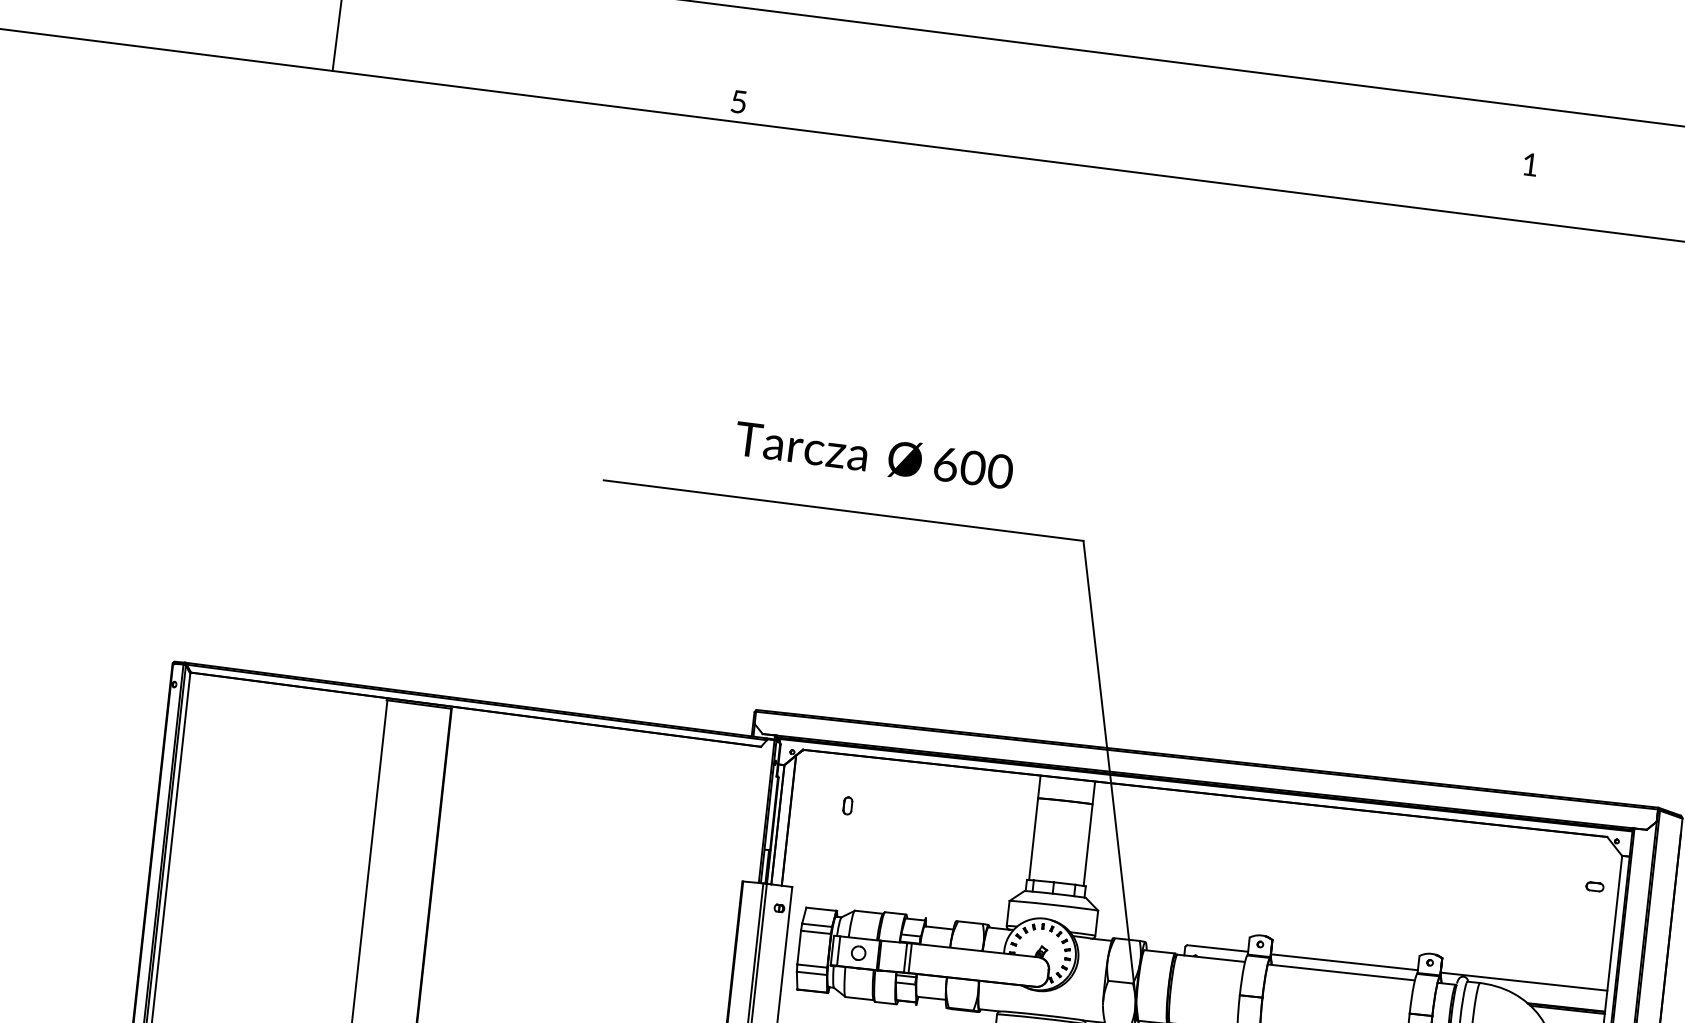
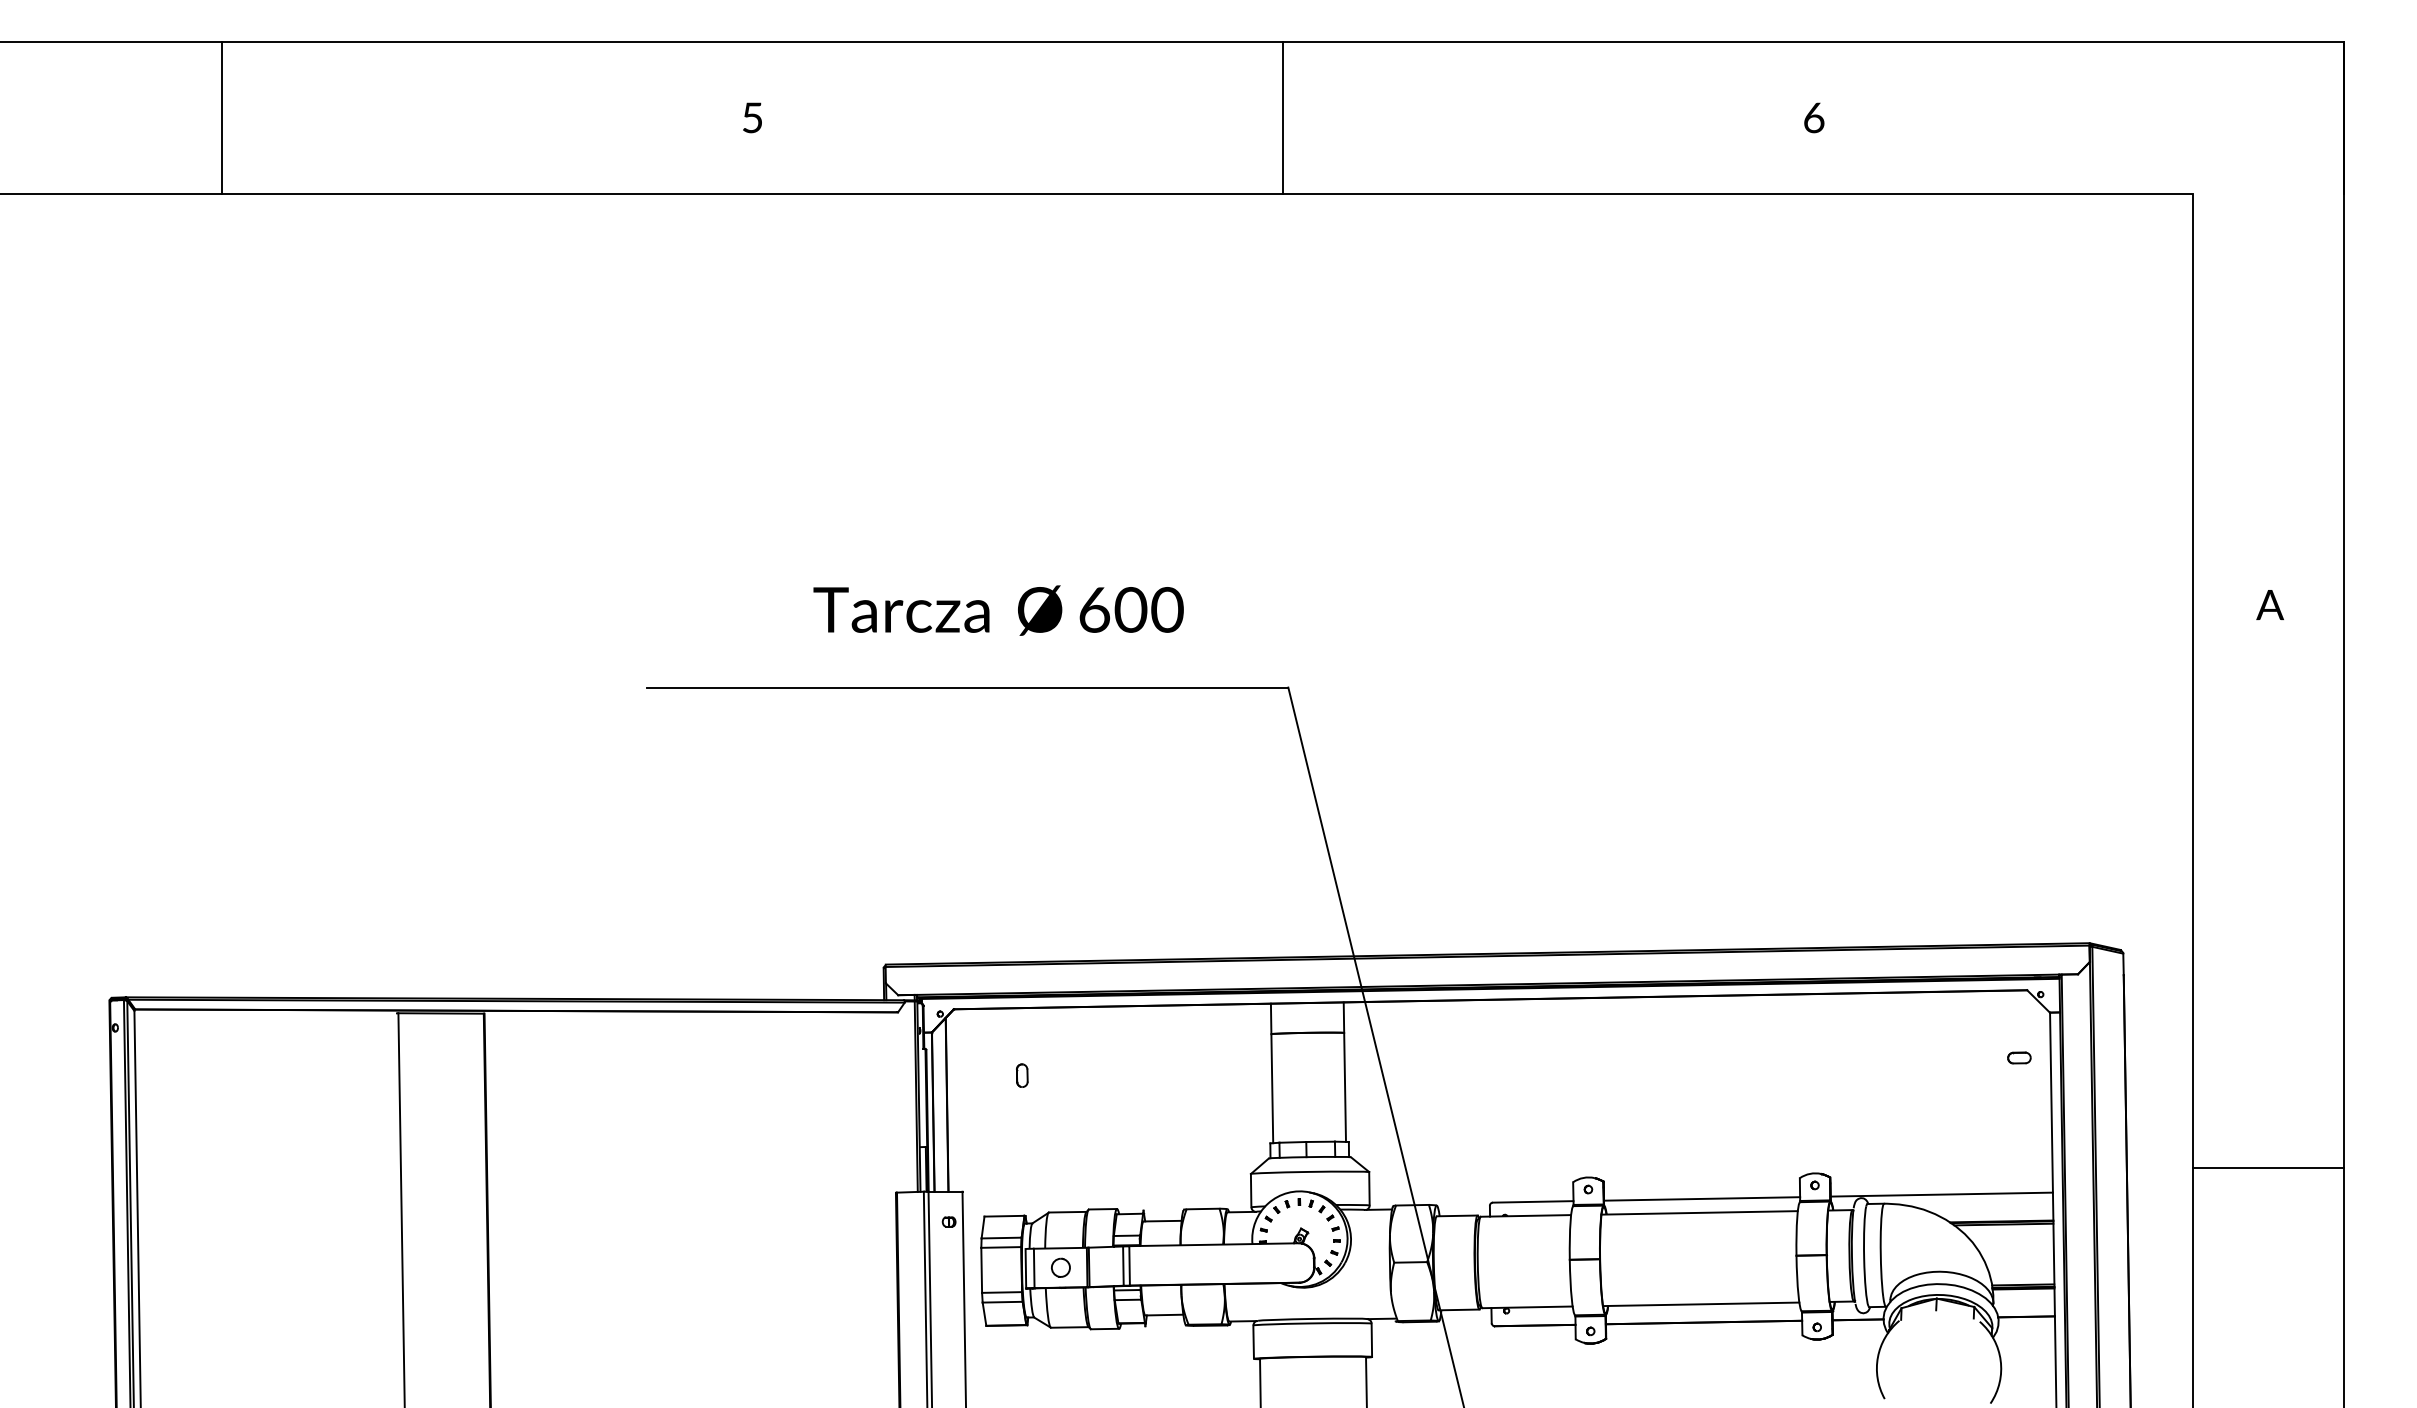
text: (738, 101) -> (752, 117), moved
line: (1133, 114) -> (1283, 117), added
text: (1530, 164) -> (1814, 117), 1 -> 6

